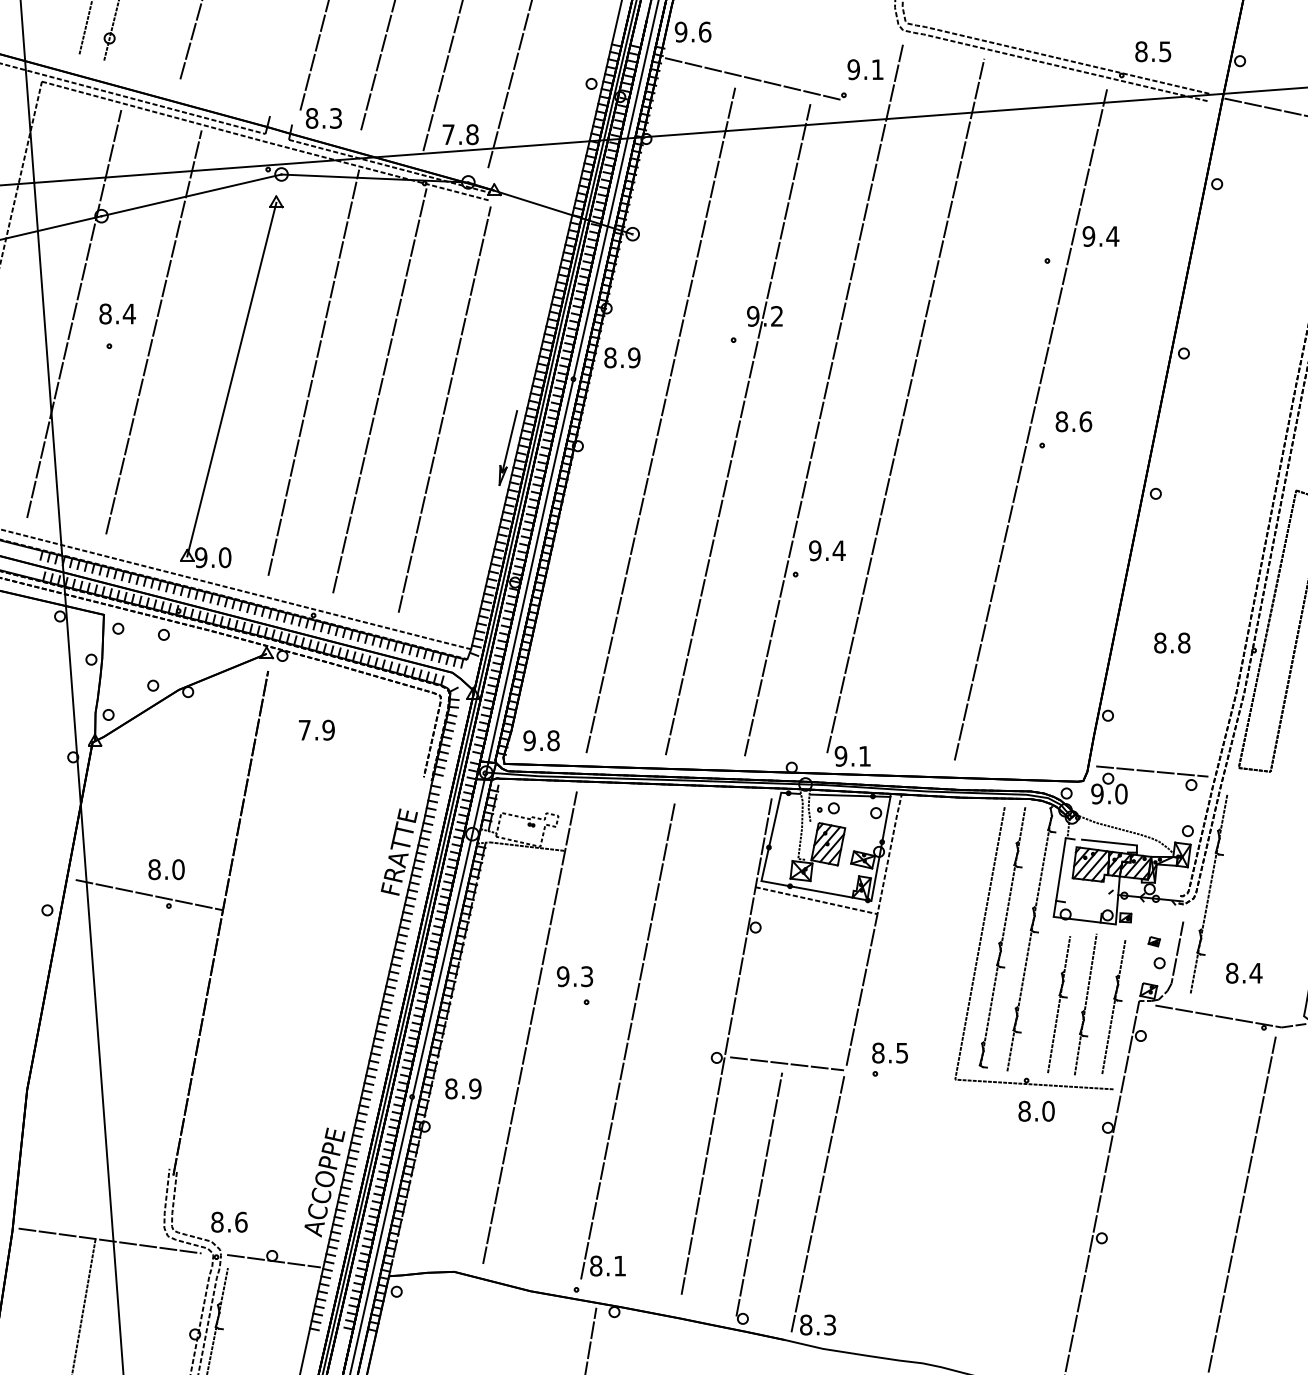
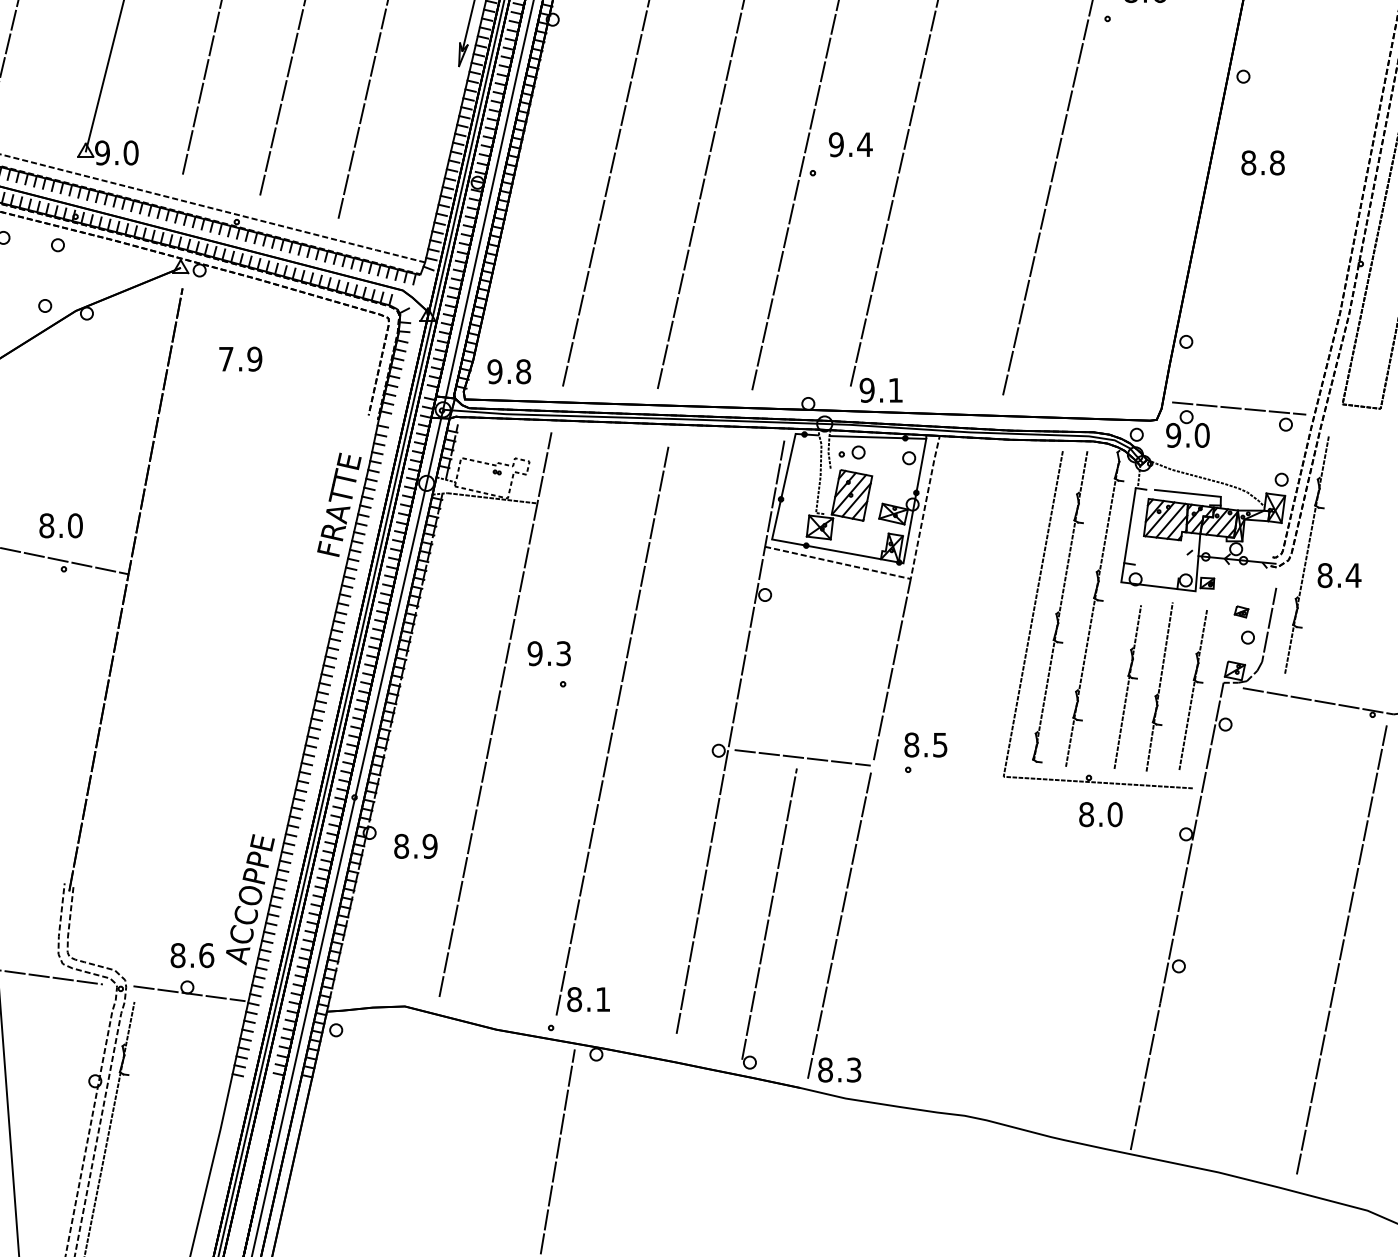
text: (1172, 642) -> (1263, 162), moved
text: (1244, 972) -> (1339, 574), moved
text: (463, 1088) -> (415, 845), moved
text: (229, 1221) -> (192, 954), moved

